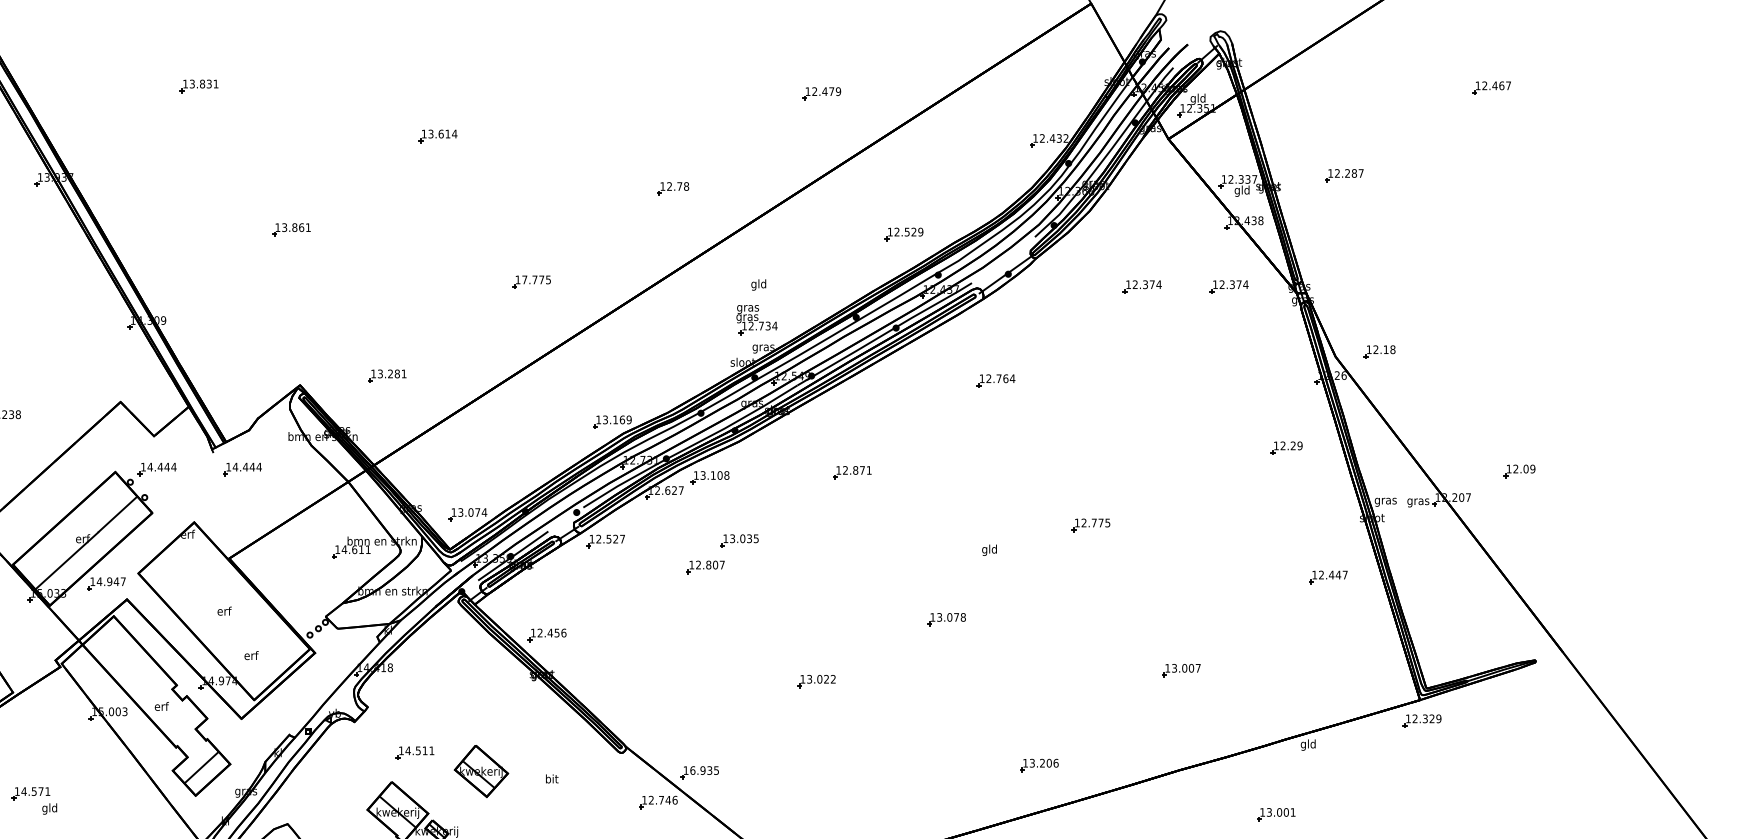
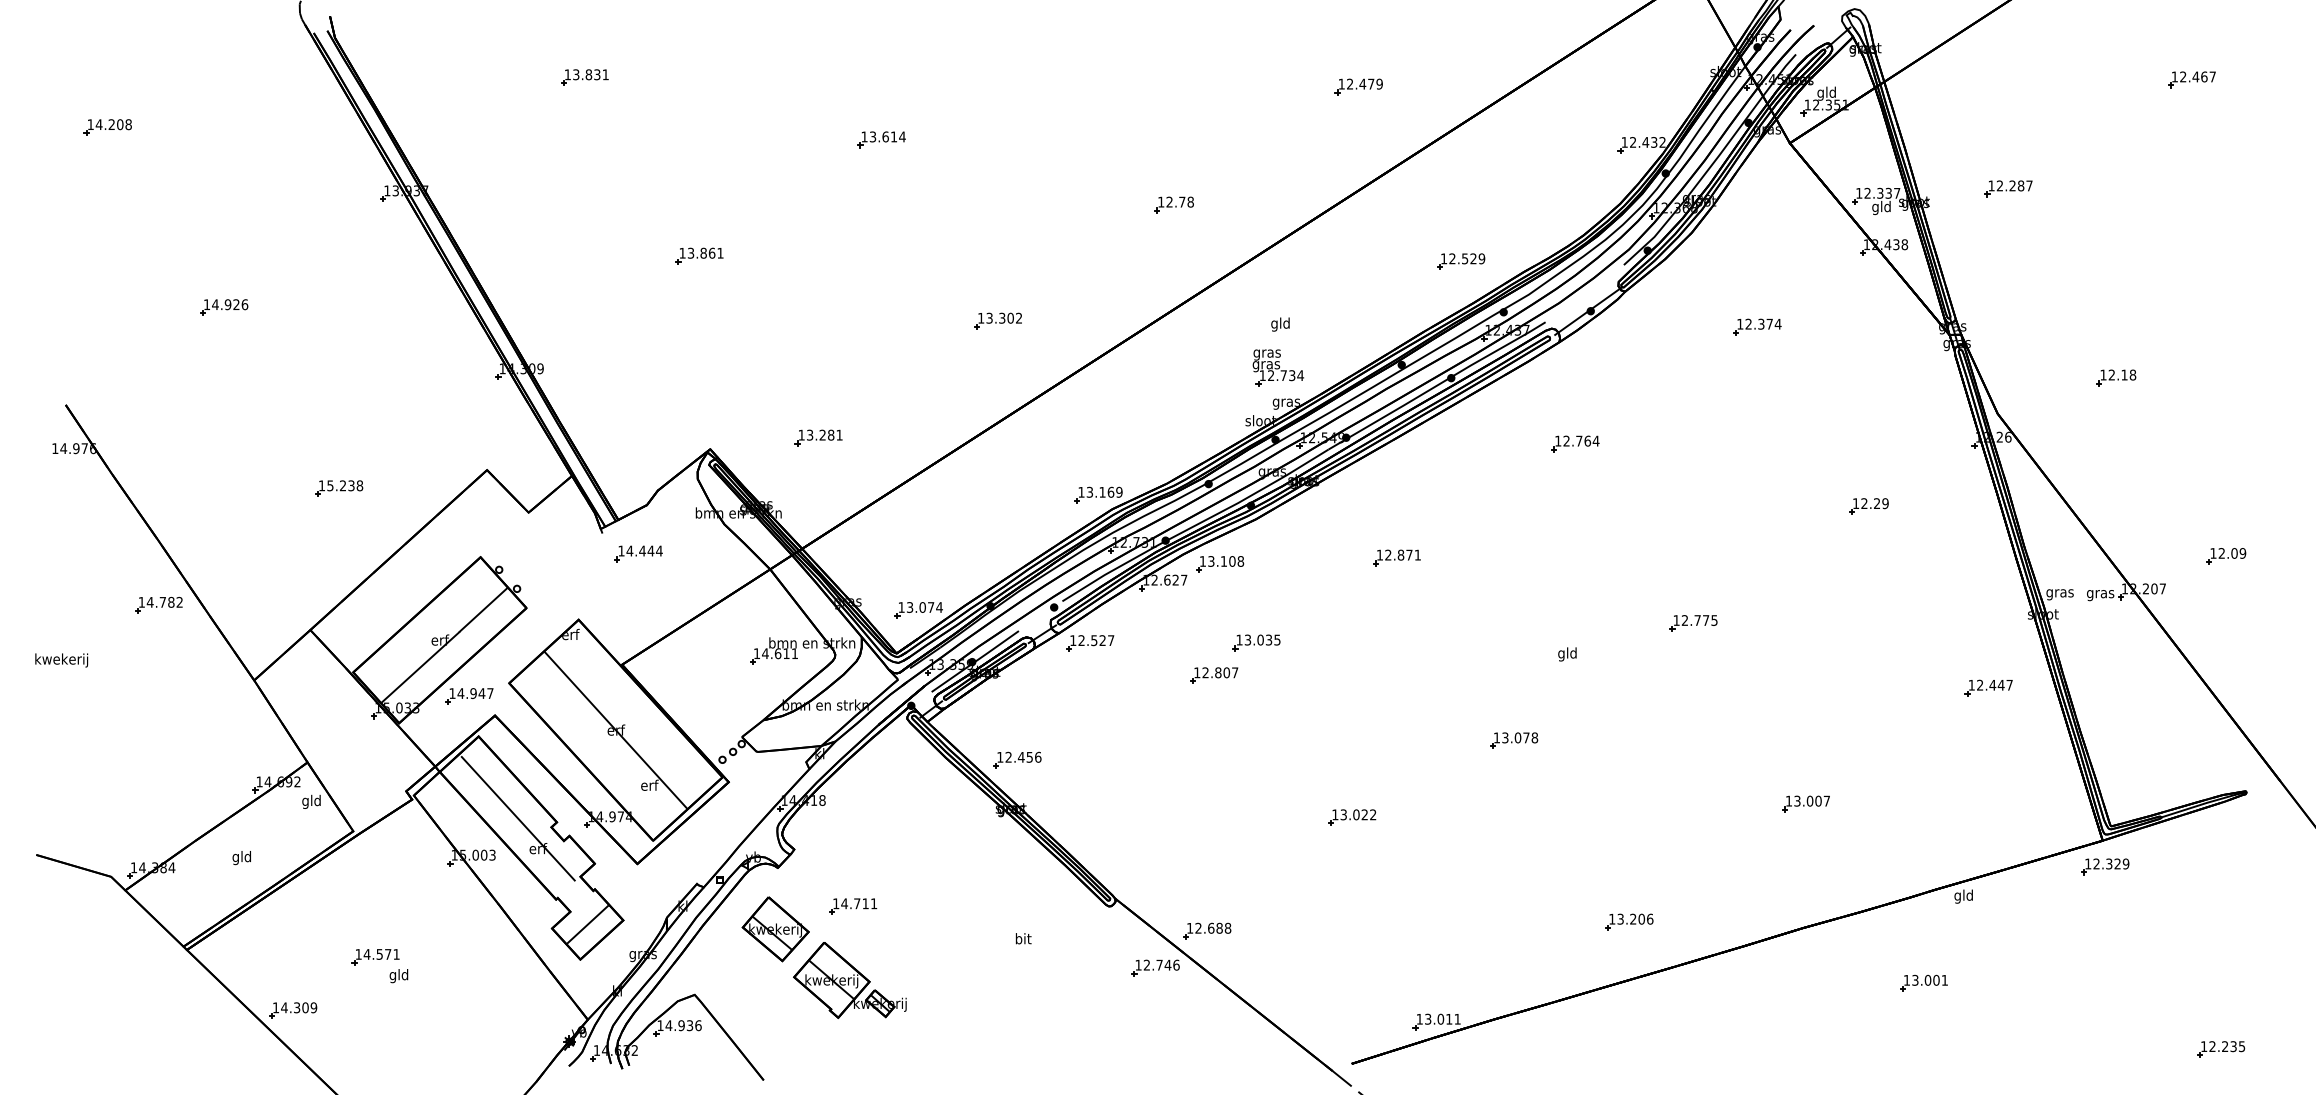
text: (536, 279) -> (1004, 317), 17.775 -> 13.302
part: (1229, 286) -> (1865, 326), removed
part: (1379, 351) -> (2116, 377), moved
part: (1286, 448) -> (1868, 506), moved
part: (157, 469) -> (532, 553), removed
line: (223, 610) -> (615, 729), added
line: (145, 682) -> (517, 818), added
text: (418, 750) -> (857, 903), 14.511 -> 14.711
text: (704, 769) -> (1213, 927), 16.935 -> 12.688
part: (481, 771) -> (775, 929), moved

